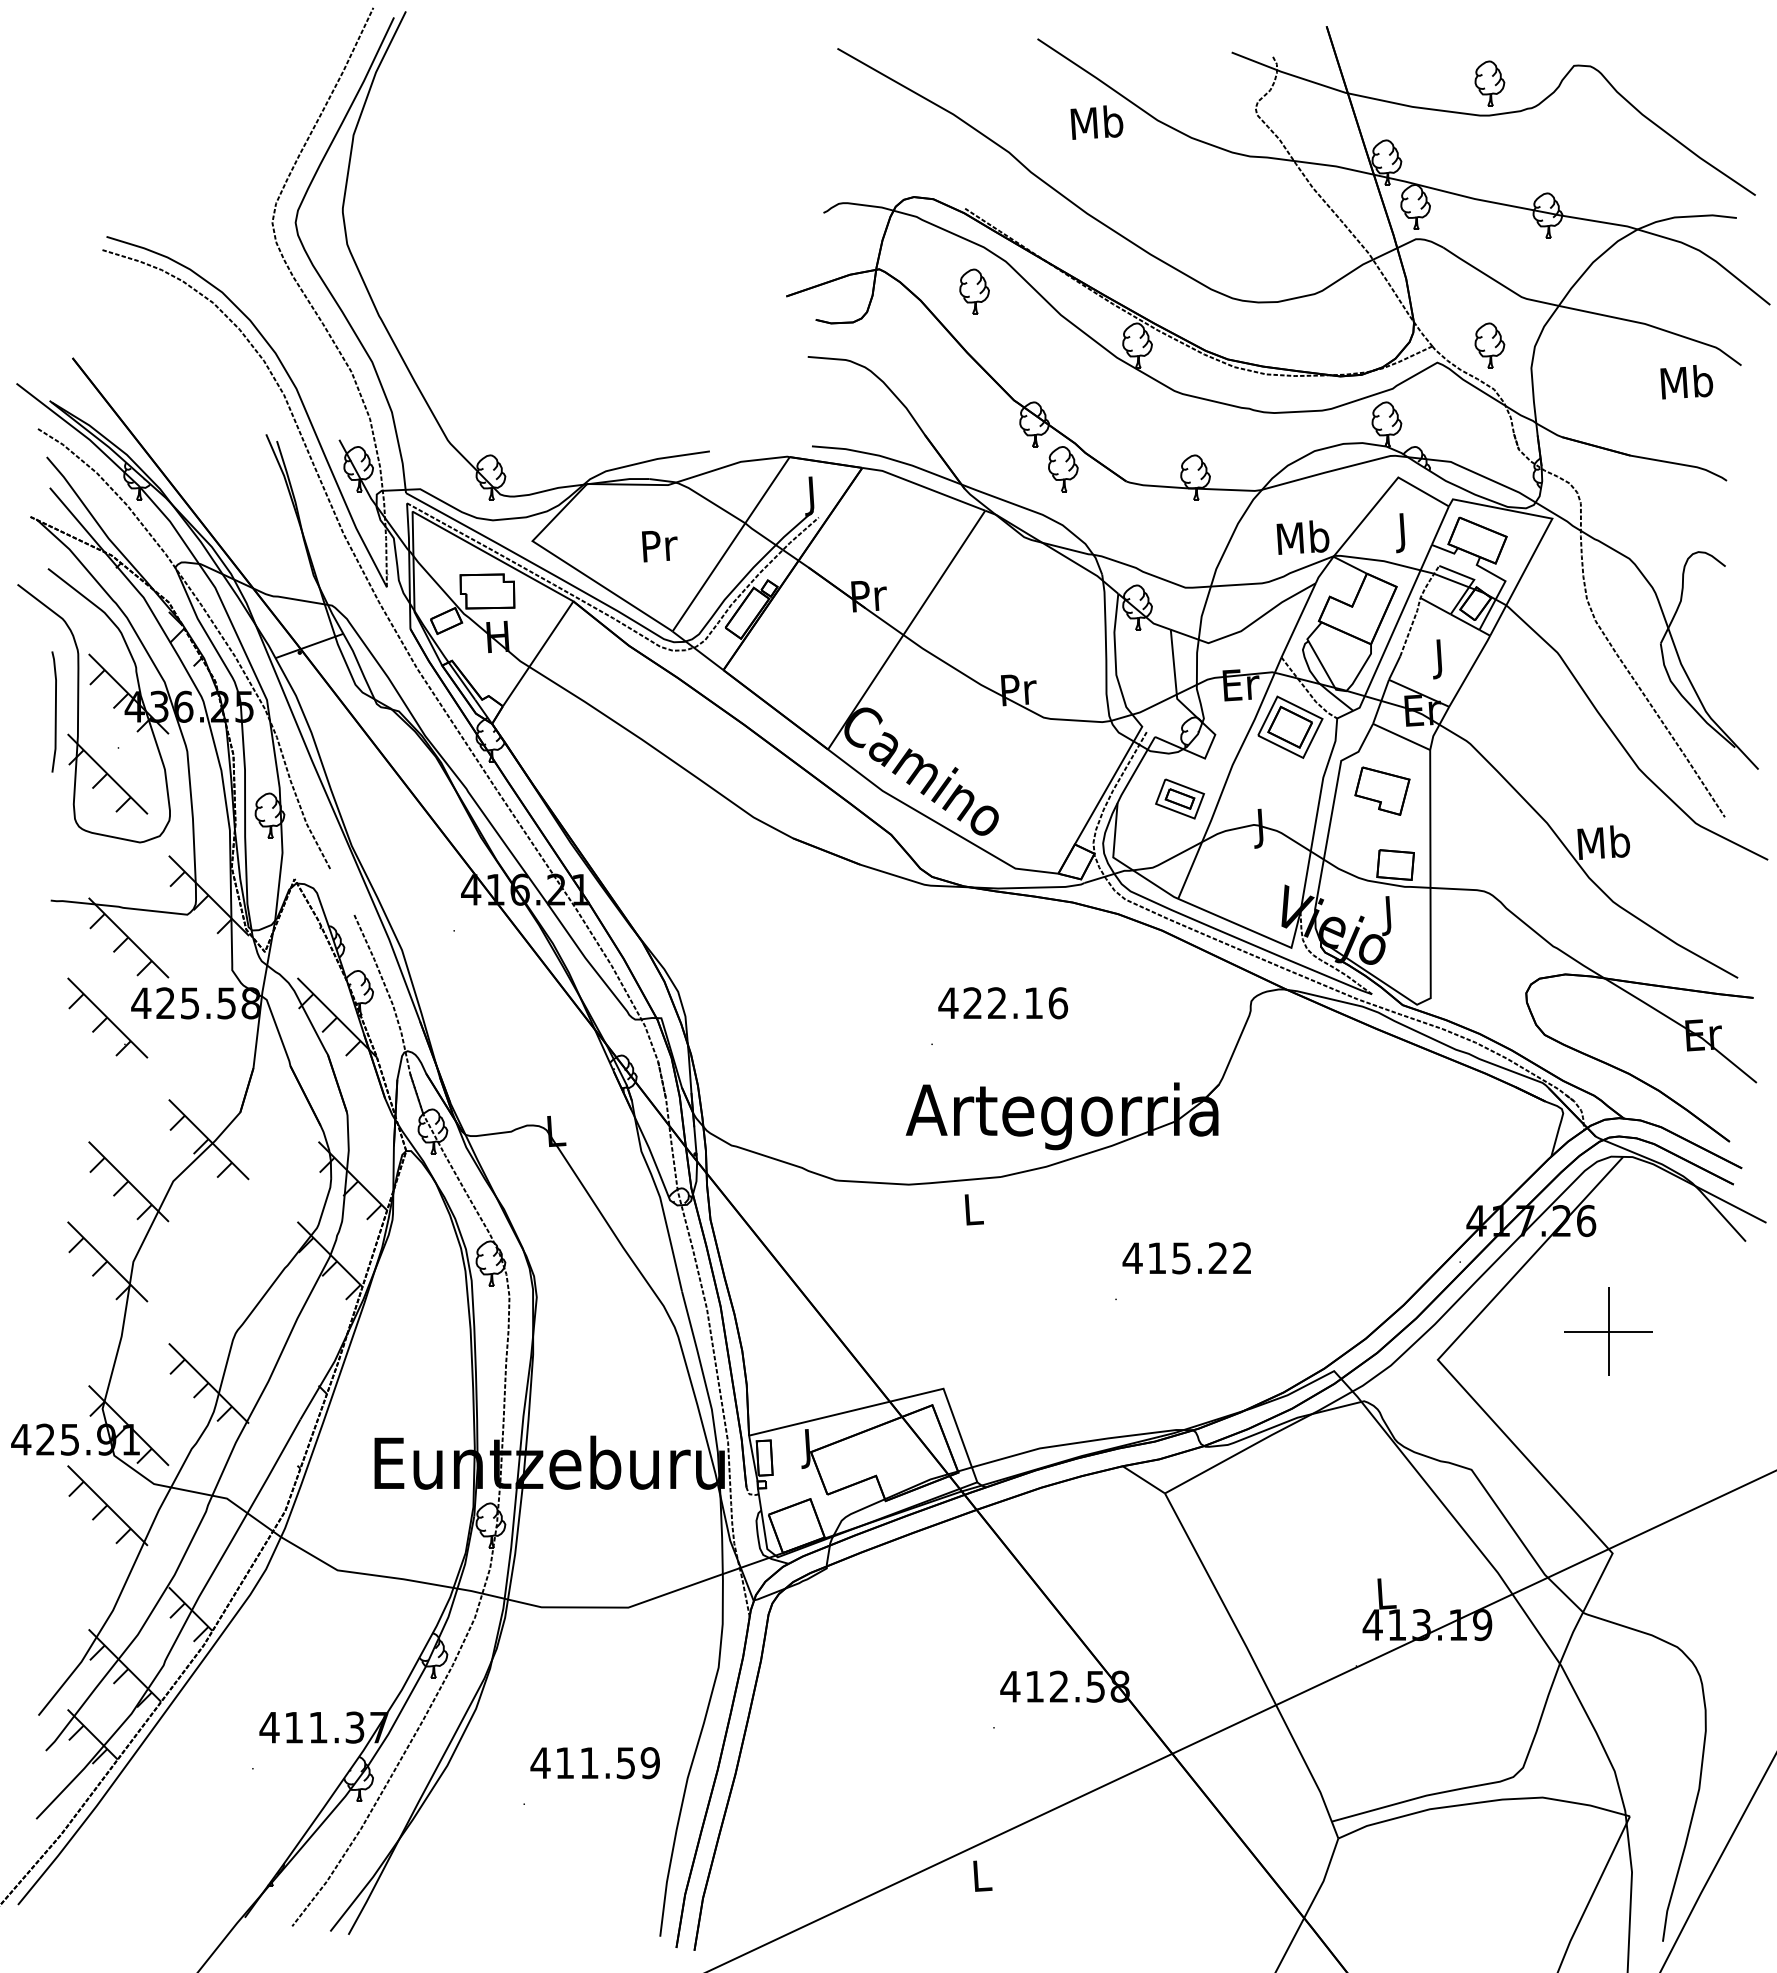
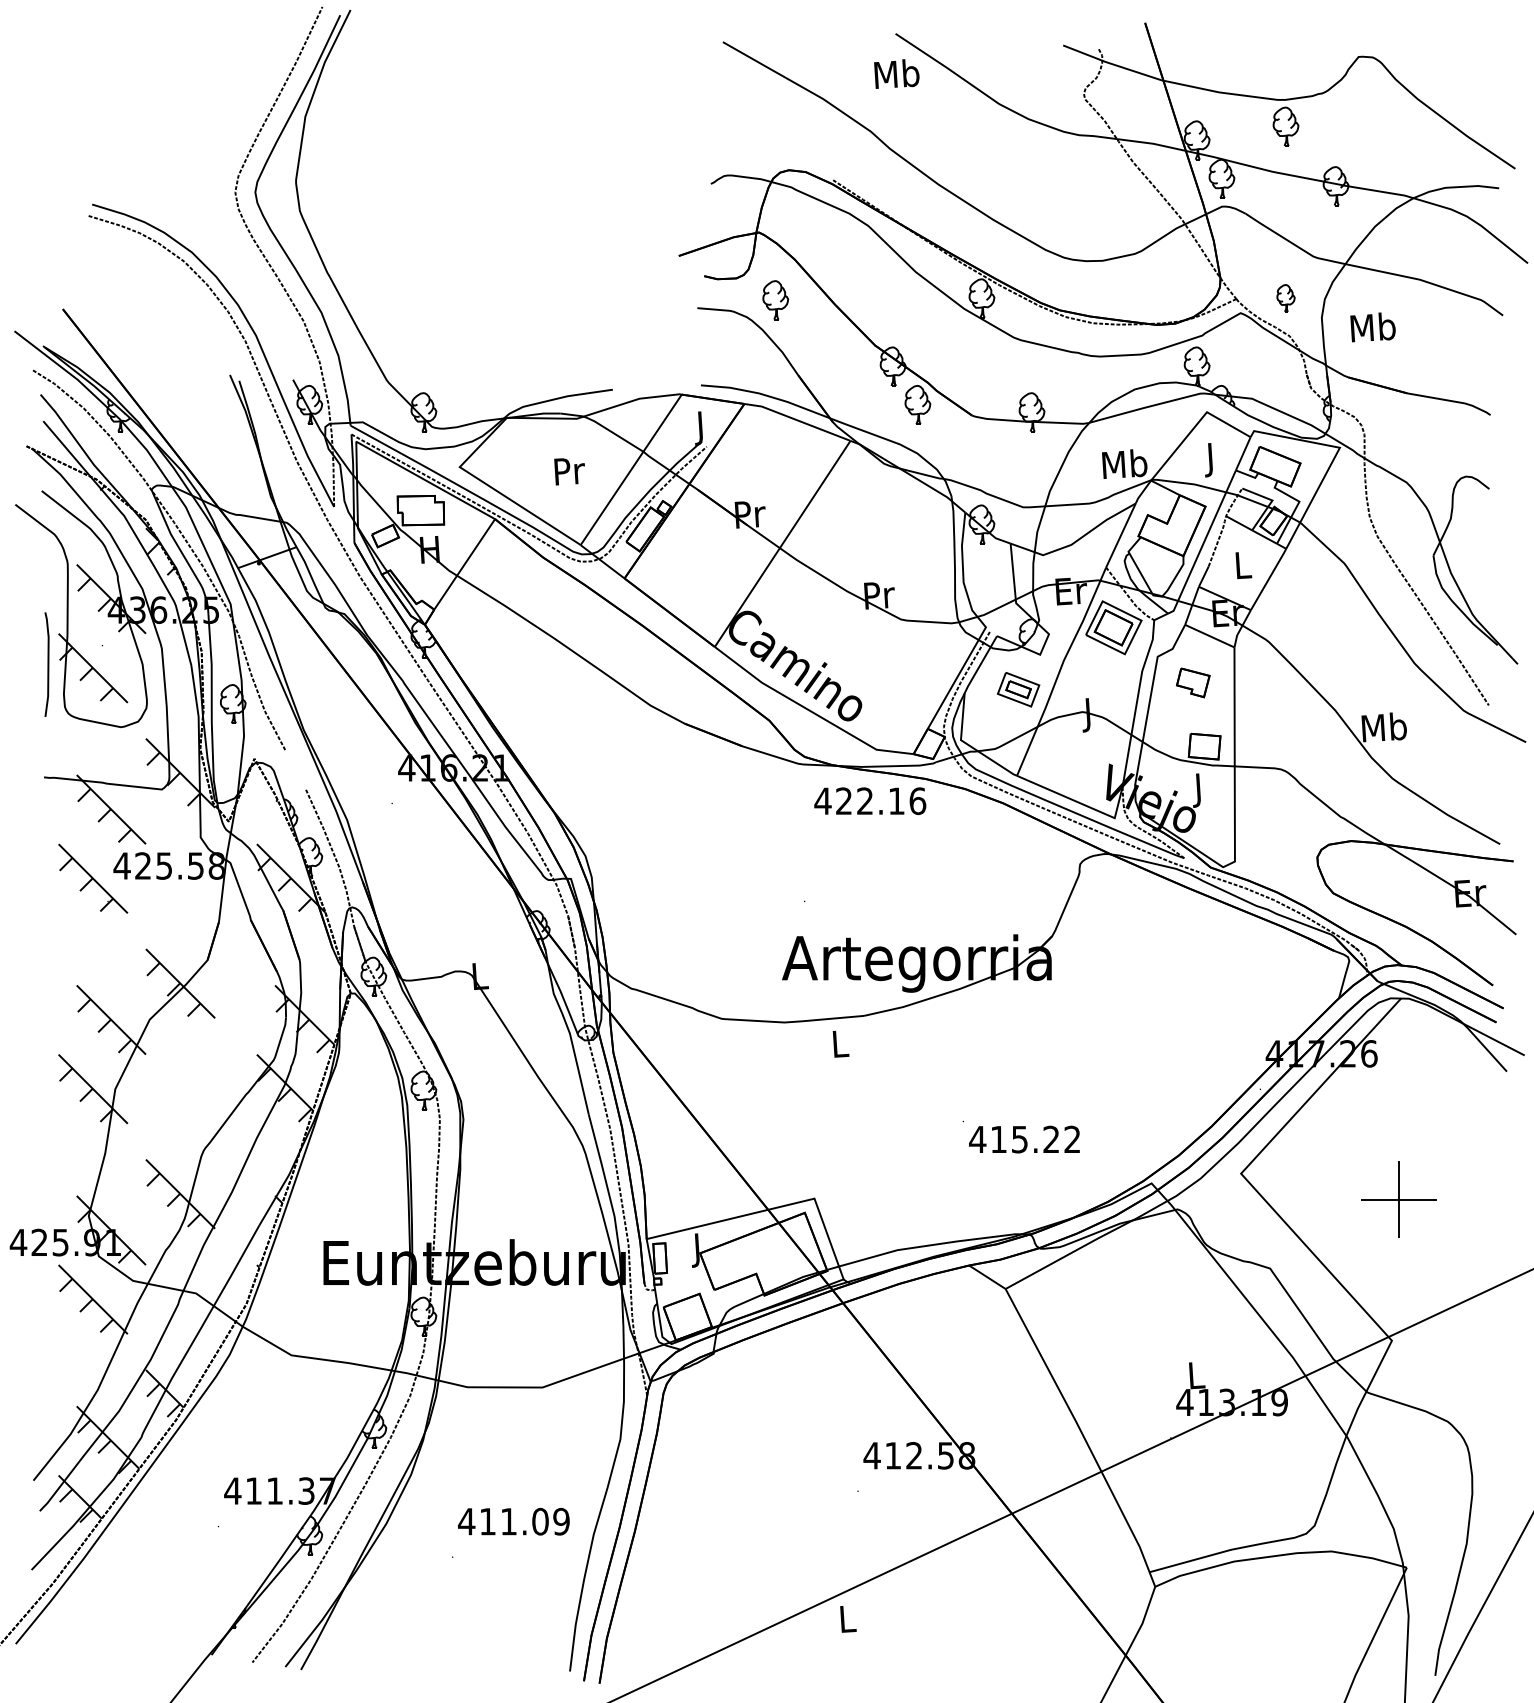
part: (1489, 83) -> (1285, 126), moved
text: (1096, 122) -> (896, 73), moved
part: (974, 291) -> (775, 300), moved
part: (1489, 345) -> (1285, 298), size x0.7
text: (1686, 382) -> (1372, 327), moved
text: (1440, 659) -> (1243, 569), J -> L
line: (55, 711) -> (48, 664), moved
part: (1382, 790) -> (1193, 682), size x0.7
text: (1003, 1003) -> (870, 801), moved
text: (1186, 1258) -> (1024, 1139), moved
part: (1608, 1331) -> (1398, 1199), moved
text: (625, 1763) -> (540, 1522), 411.59 -> 411.09

